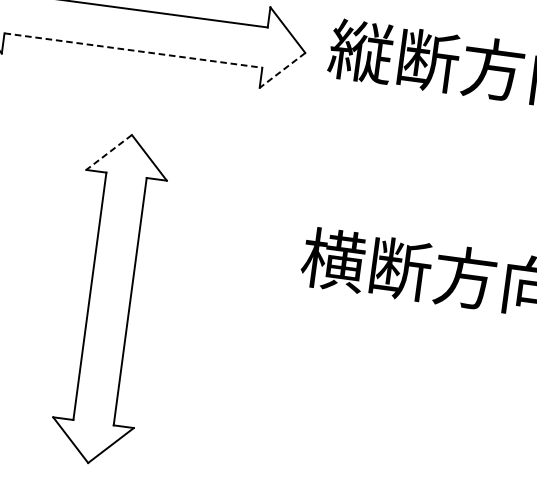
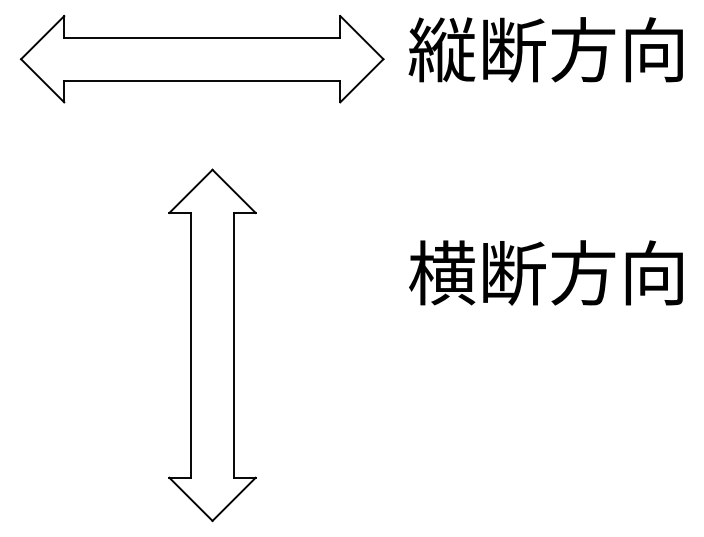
line: (133, 50) -> (202, 80), dashed -> solid
line: (282, 70) -> (361, 80), dashed -> solid
line: (108, 152) -> (190, 191), dashed -> solid

